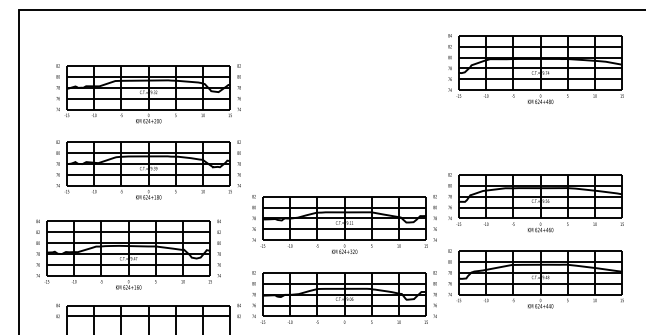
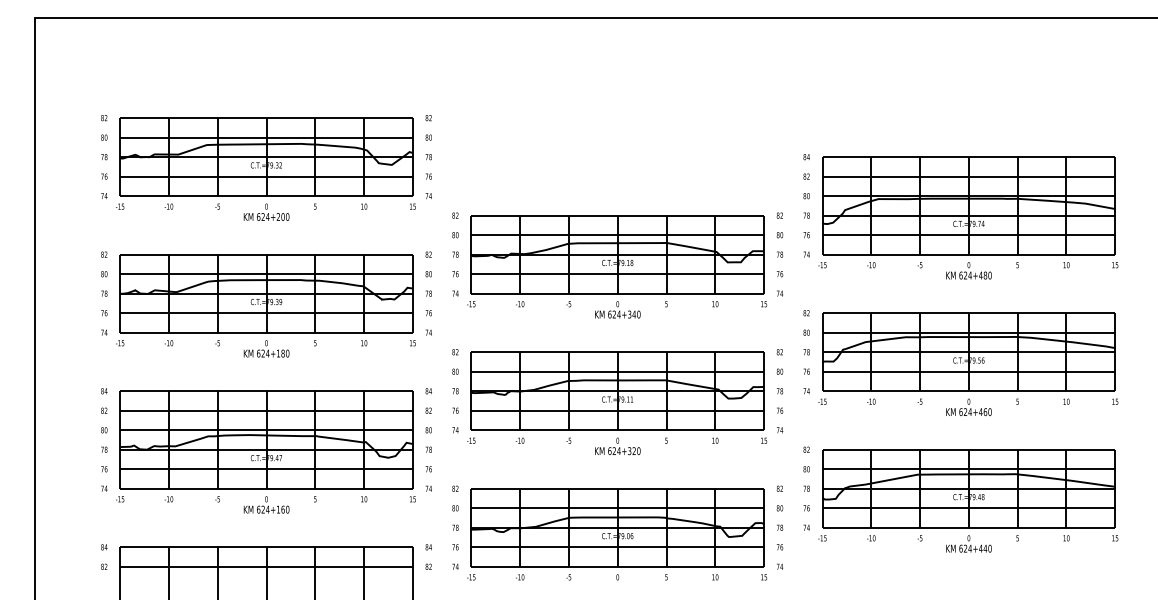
part: (535, 68) -> (959, 215), moved
part: (344, 147) -> (617, 264), added
part: (128, 254) -> (266, 450), moved

